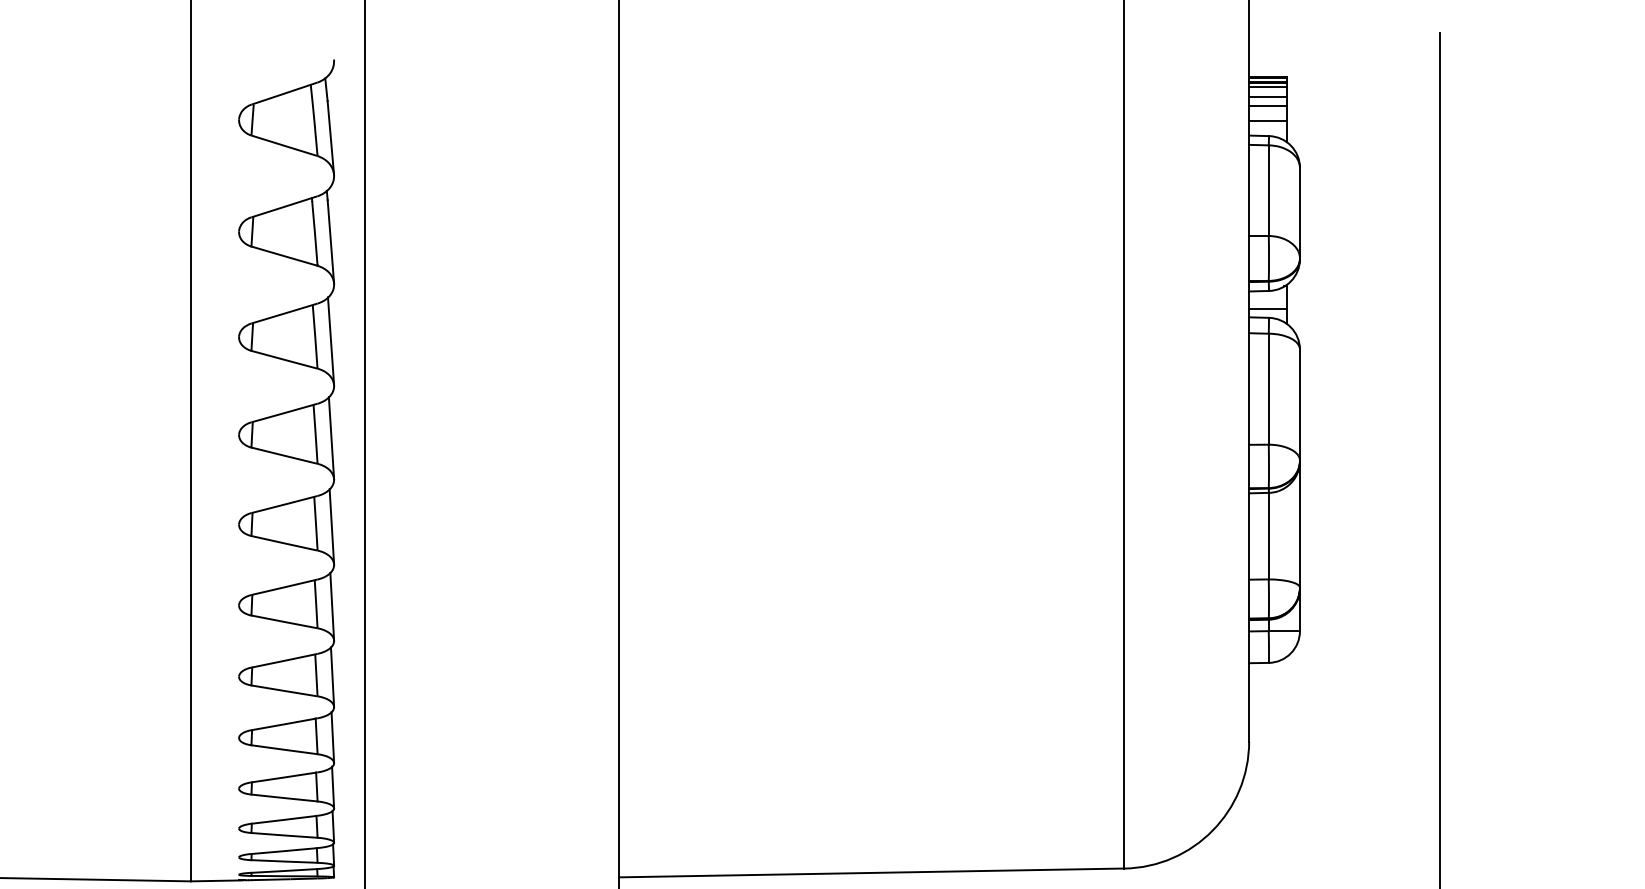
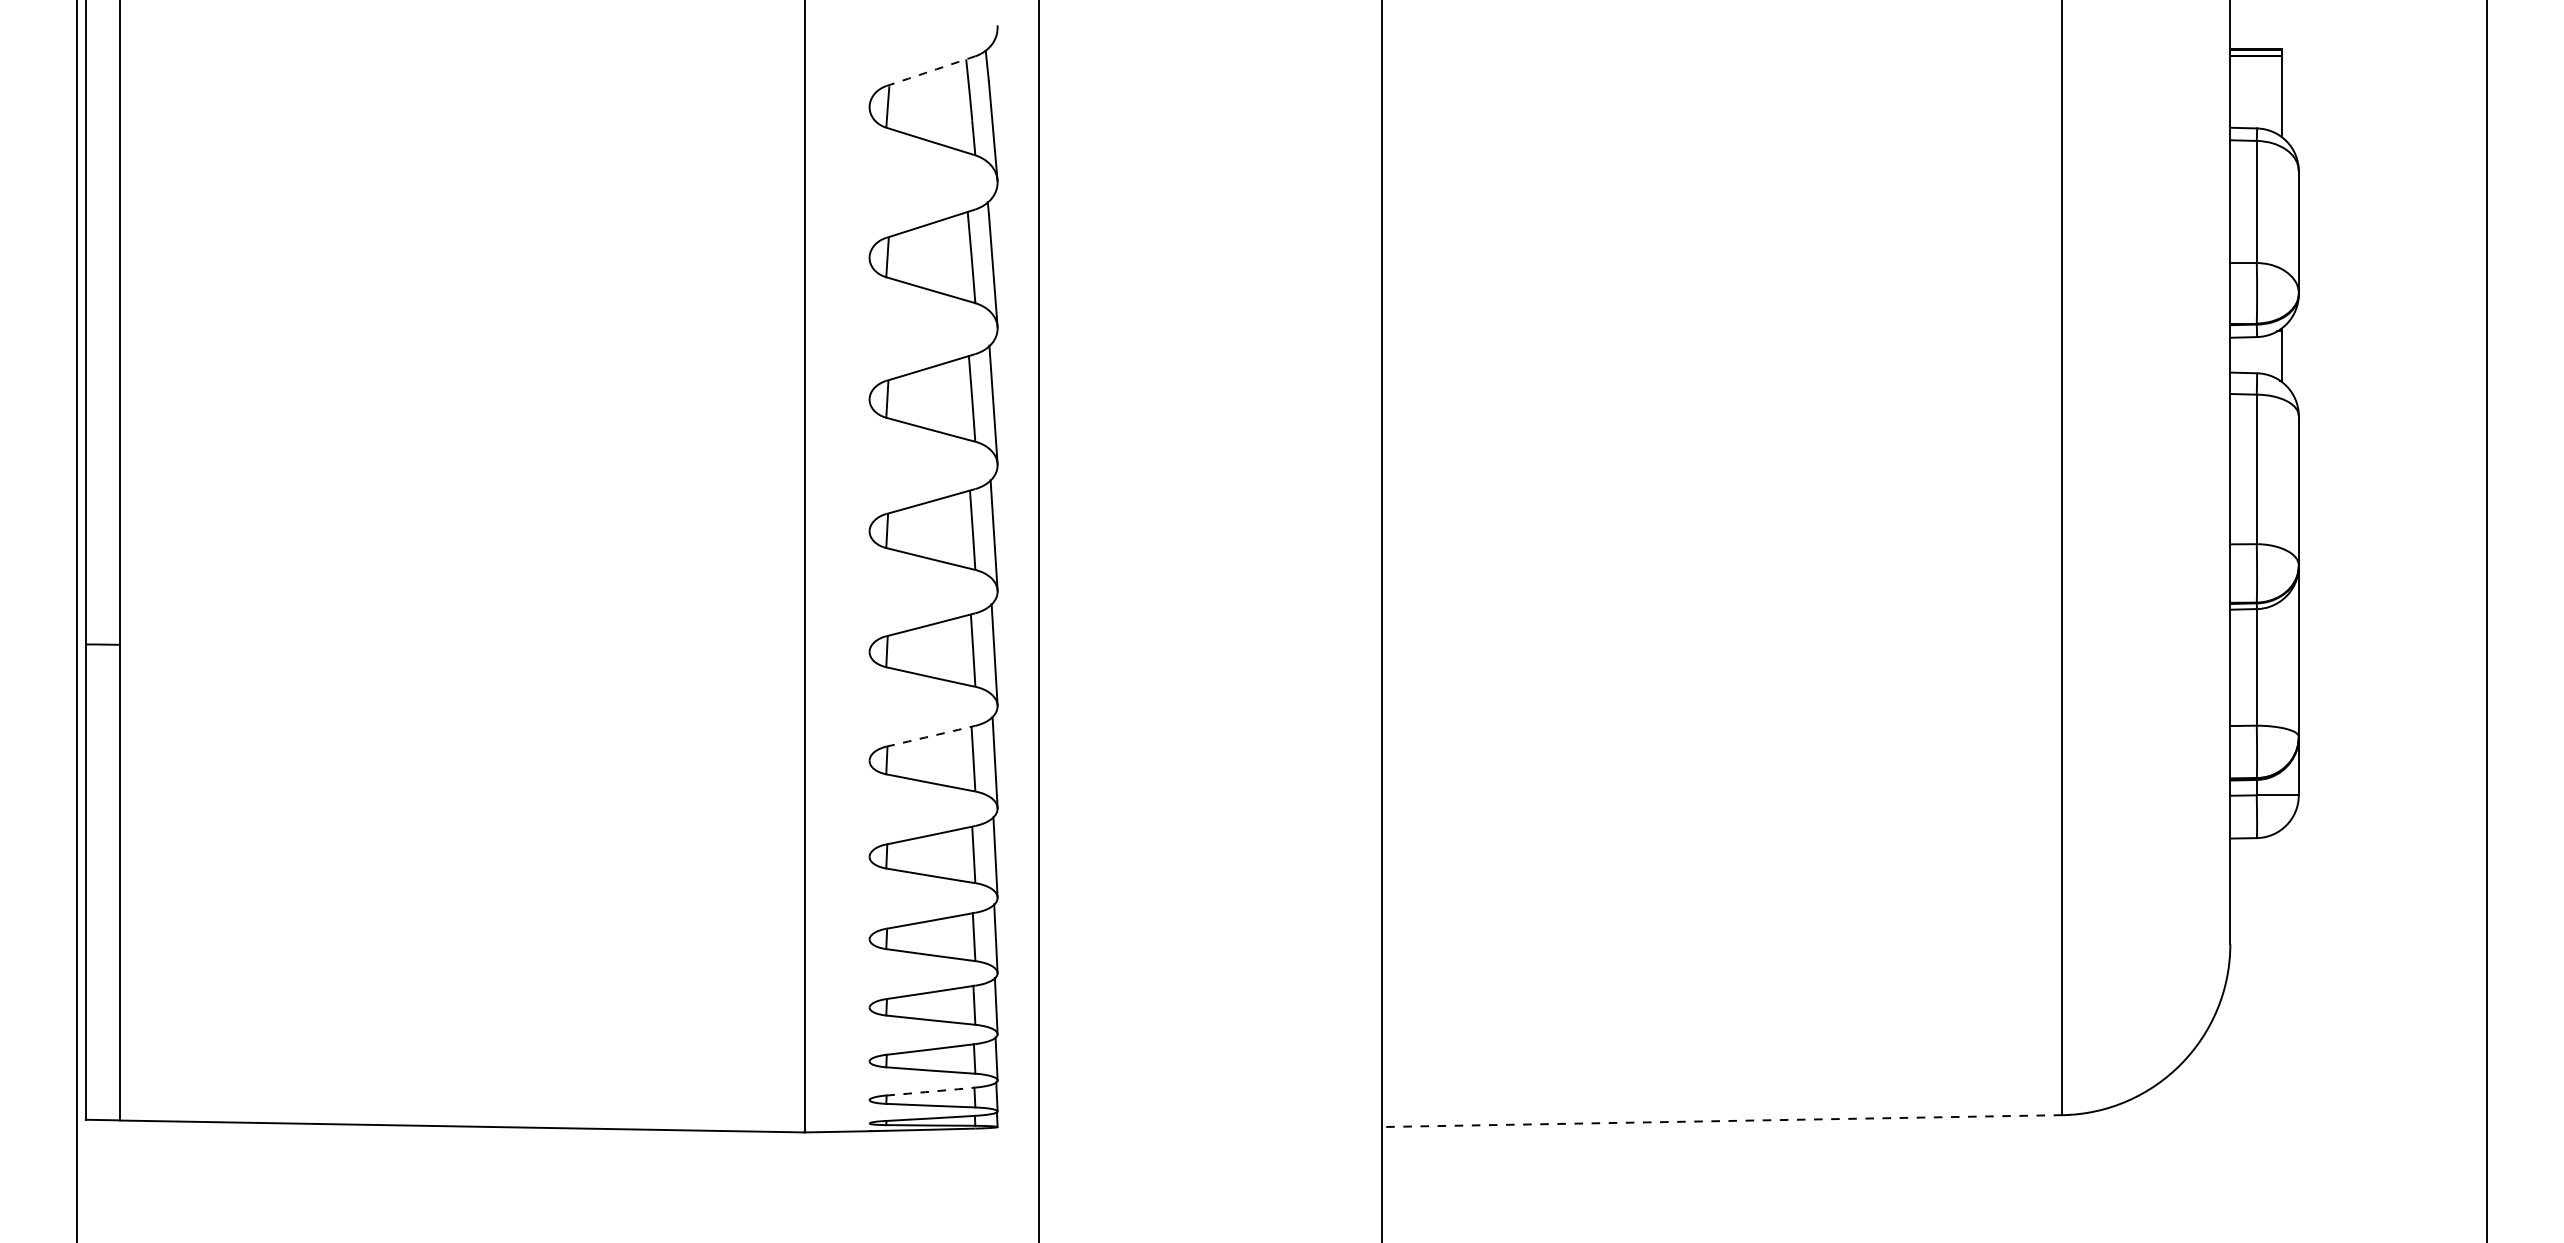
line: (1267, 87) -> (2255, 62), removed
arc: (284, 93) -> (930, 71), solid -> dashed
line: (1267, 97) -> (2255, 76), removed
line: (1267, 105) -> (2255, 87), removed
line: (1267, 121) -> (2255, 108), removed
line: (1267, 308) -> (2255, 360), removed
arc: (284, 587) -> (930, 736), solid -> dashed
arc: (284, 850) -> (930, 1091), solid -> dashed
line: (871, 873) -> (1721, 1121), solid -> dashed

